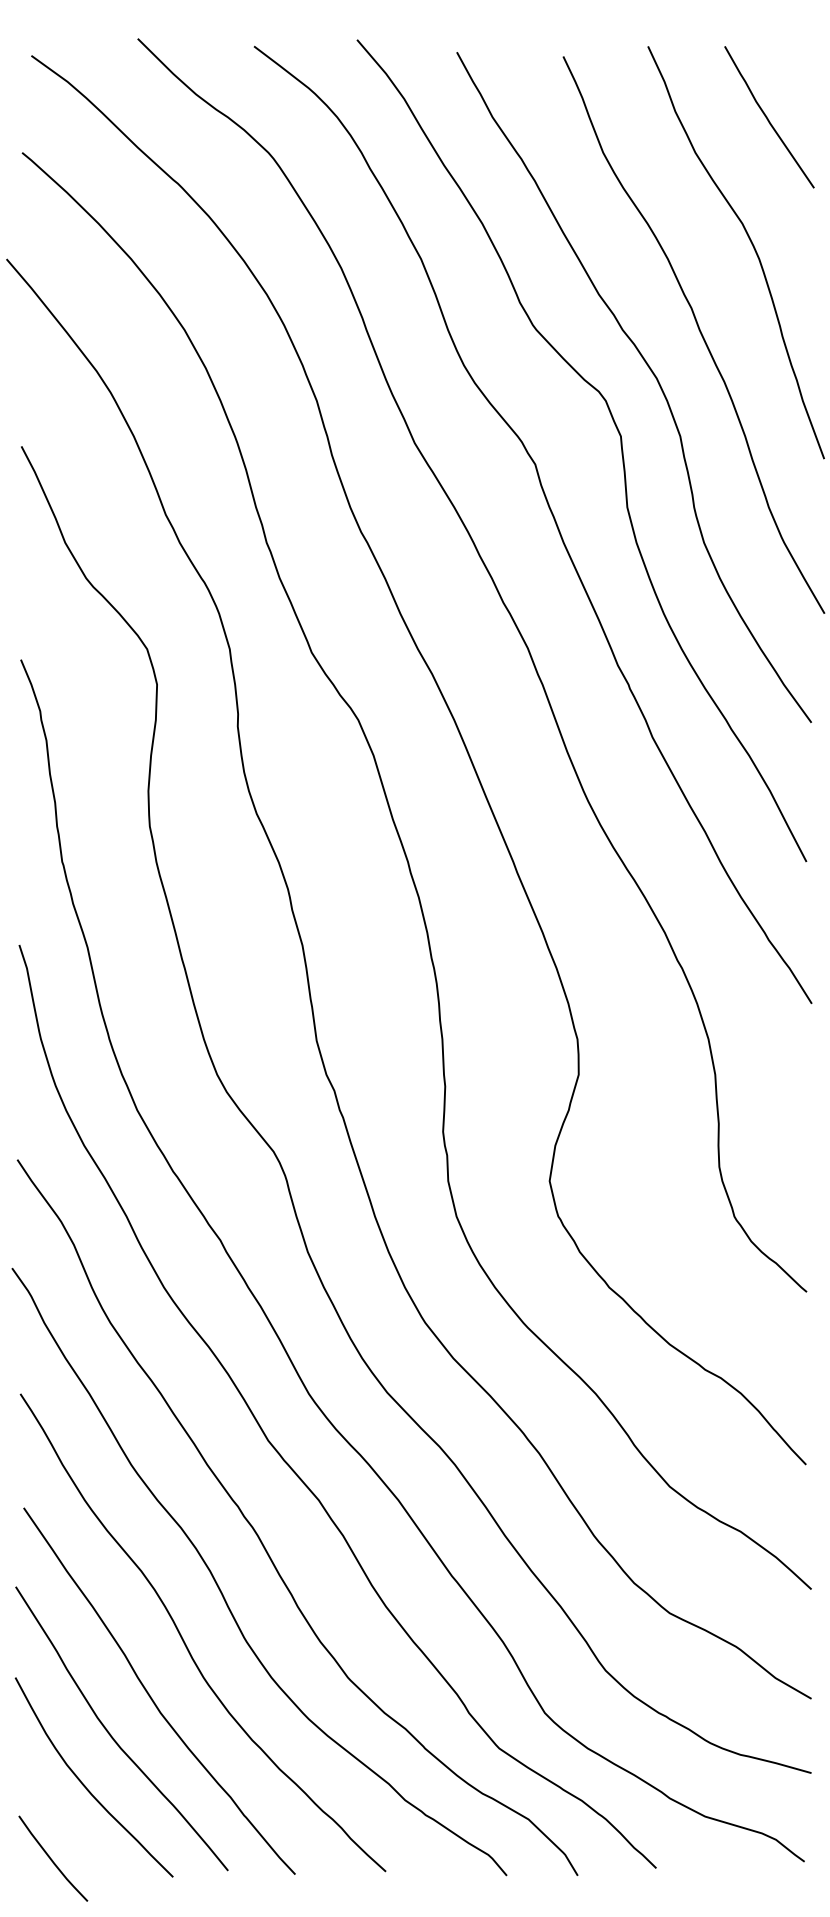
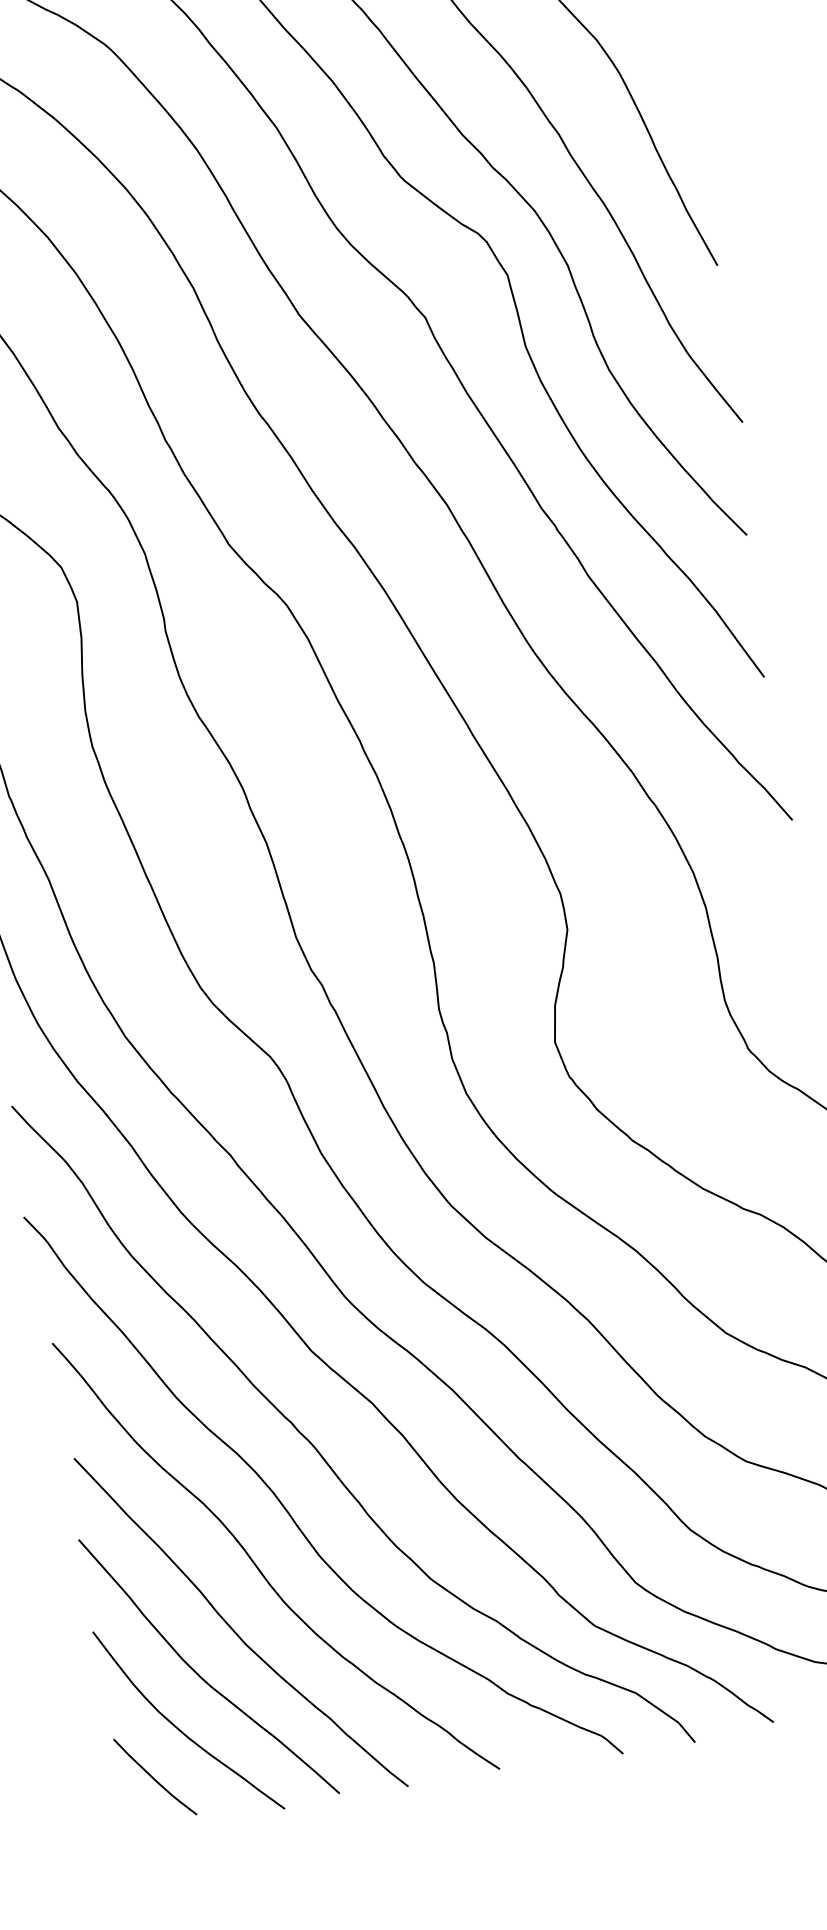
curve: (52, 1859) -> (154, 1777), moved

